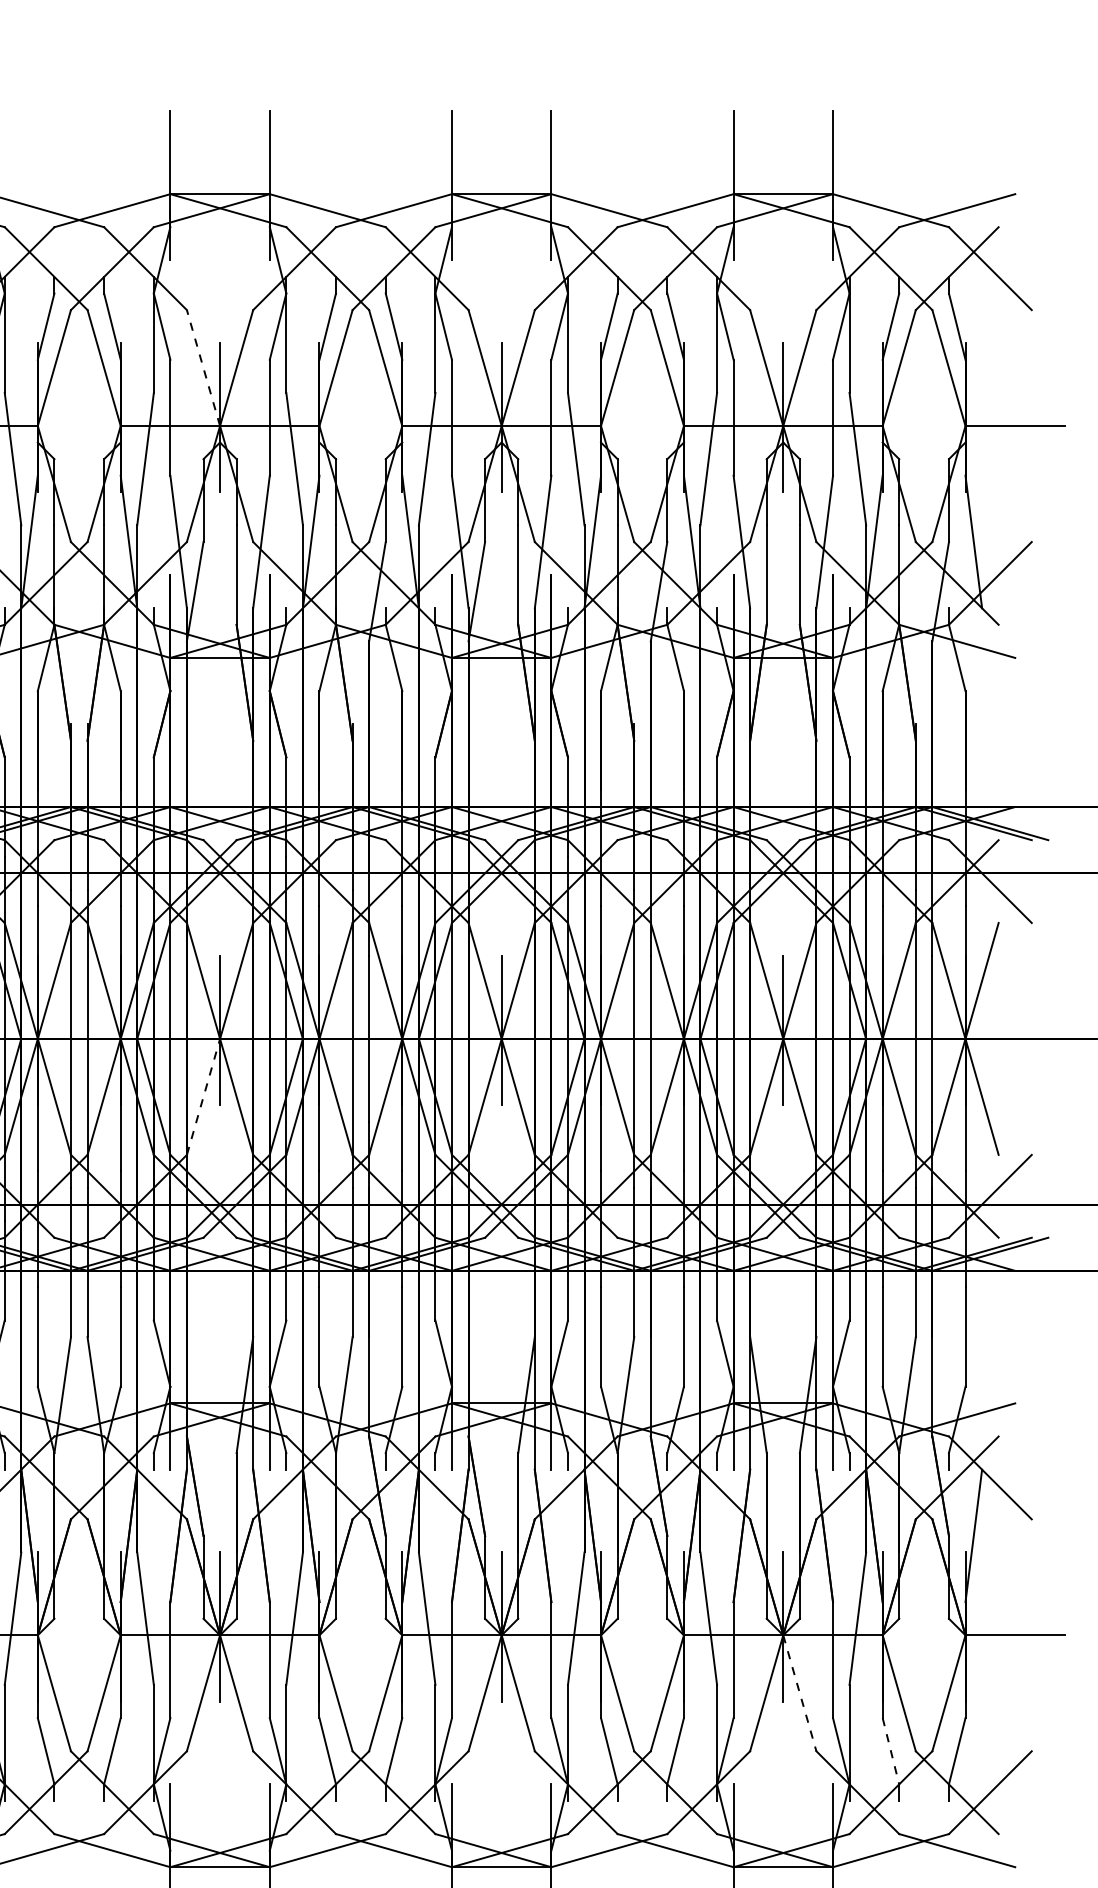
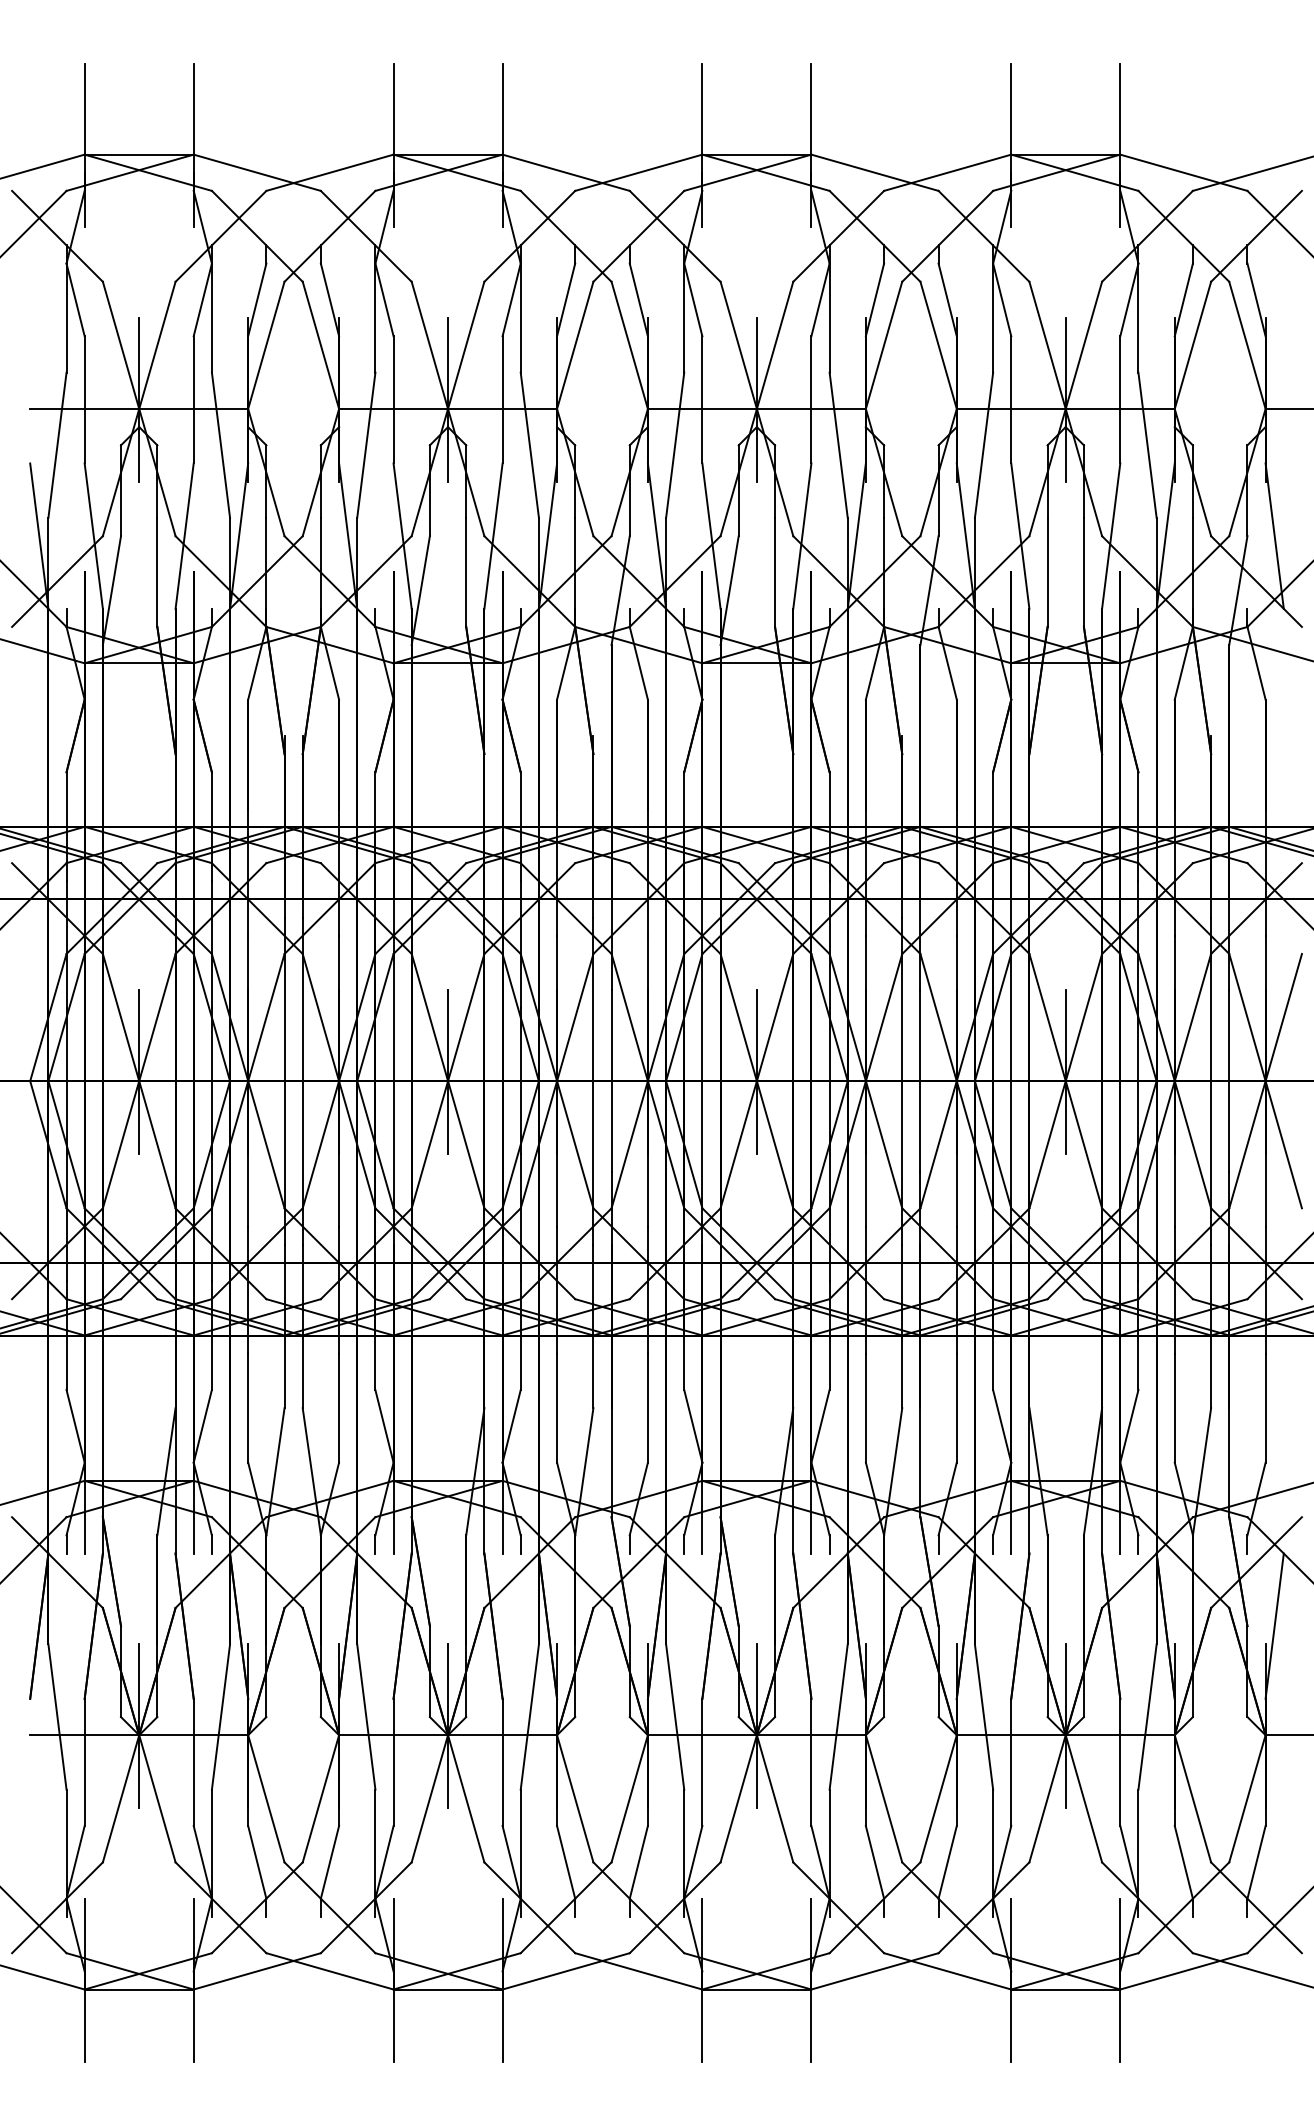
line: (203, 367) -> (429, 344), dashed -> solid
line: (204, 1096) -> (430, 1144), dashed -> solid
line: (800, 1693) -> (1084, 1799), dashed -> solid
line: (890, 1751) -> (1183, 1862), dashed -> solid

